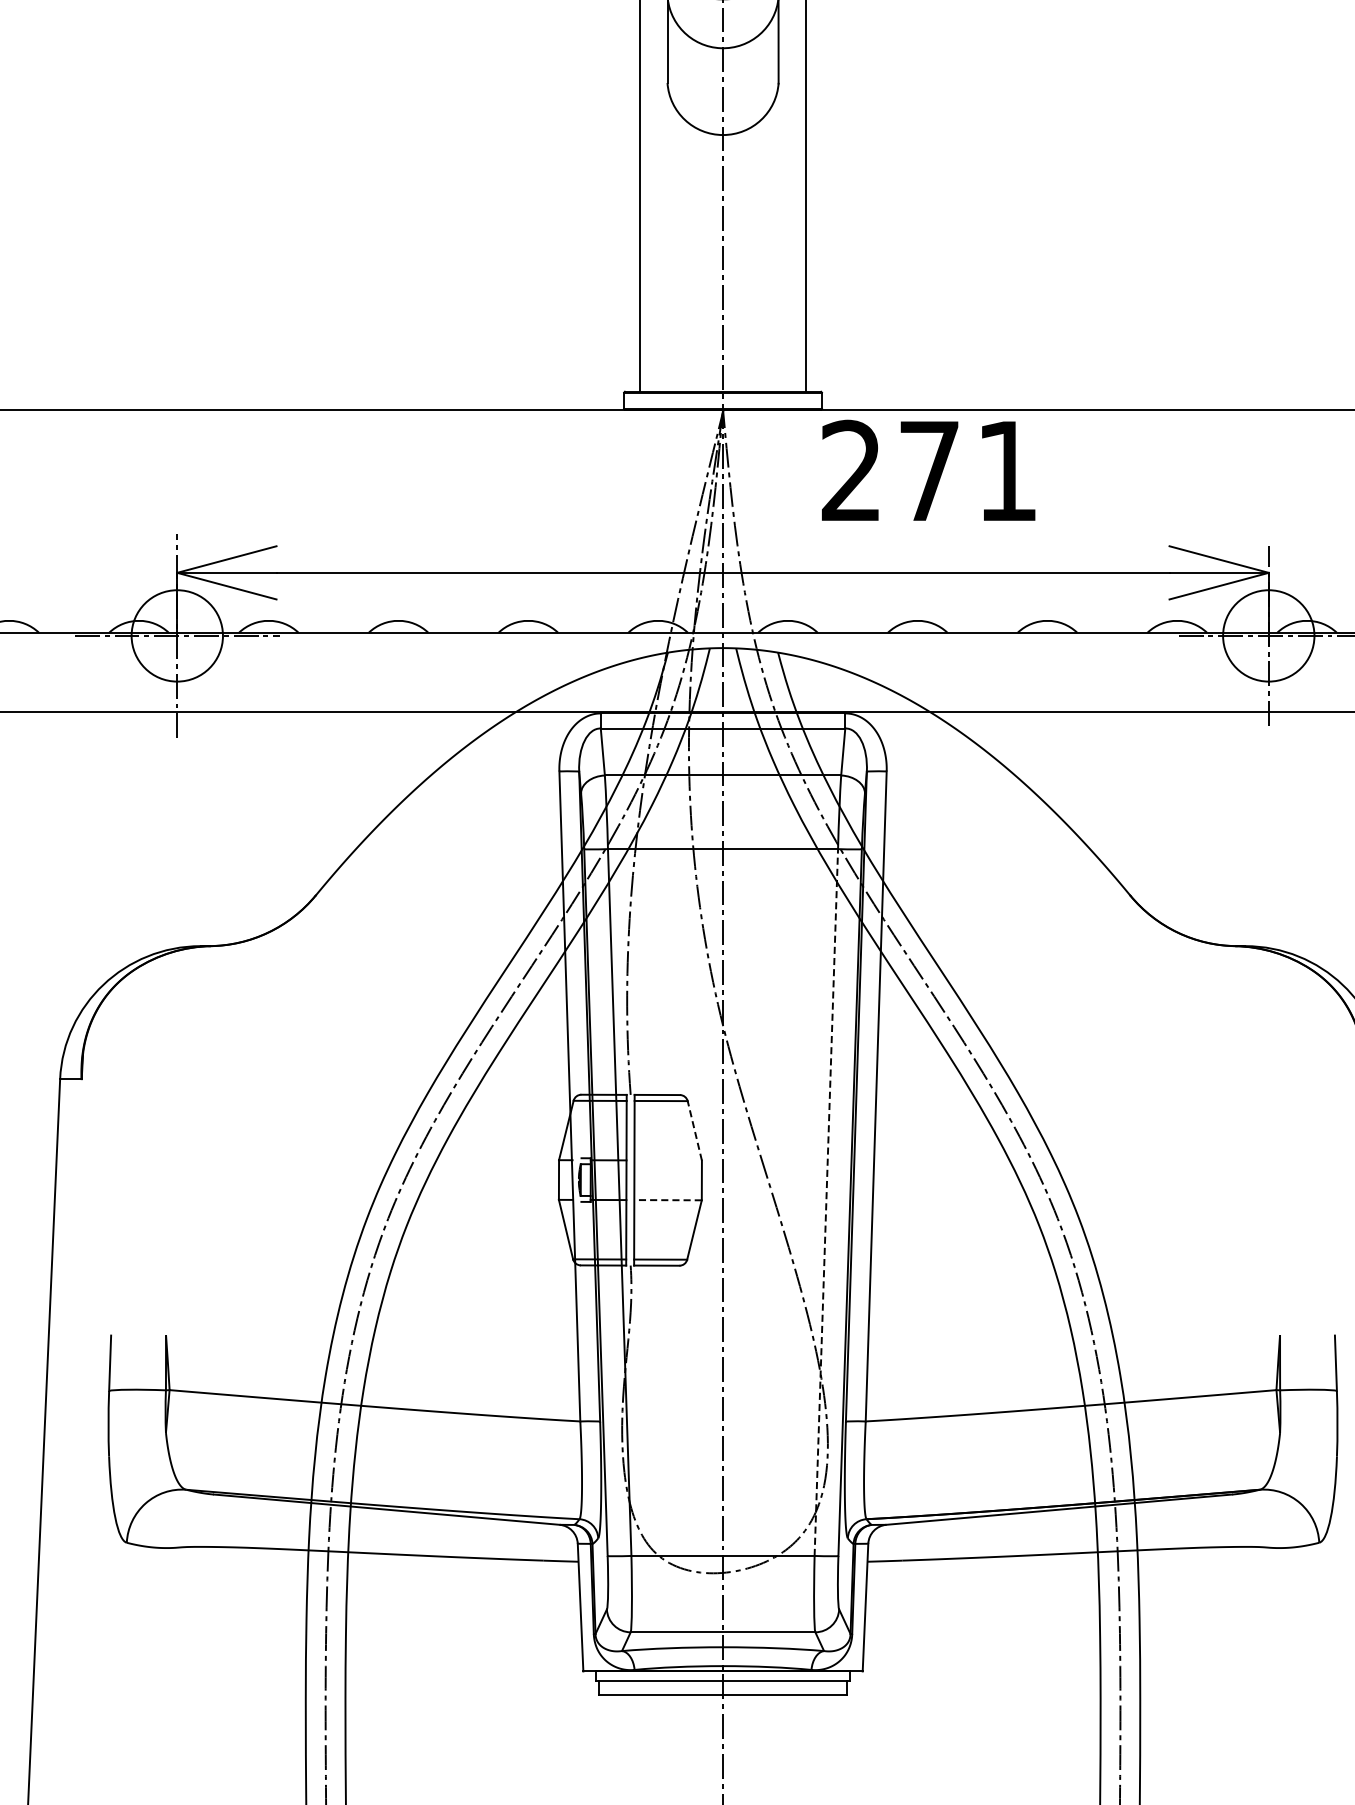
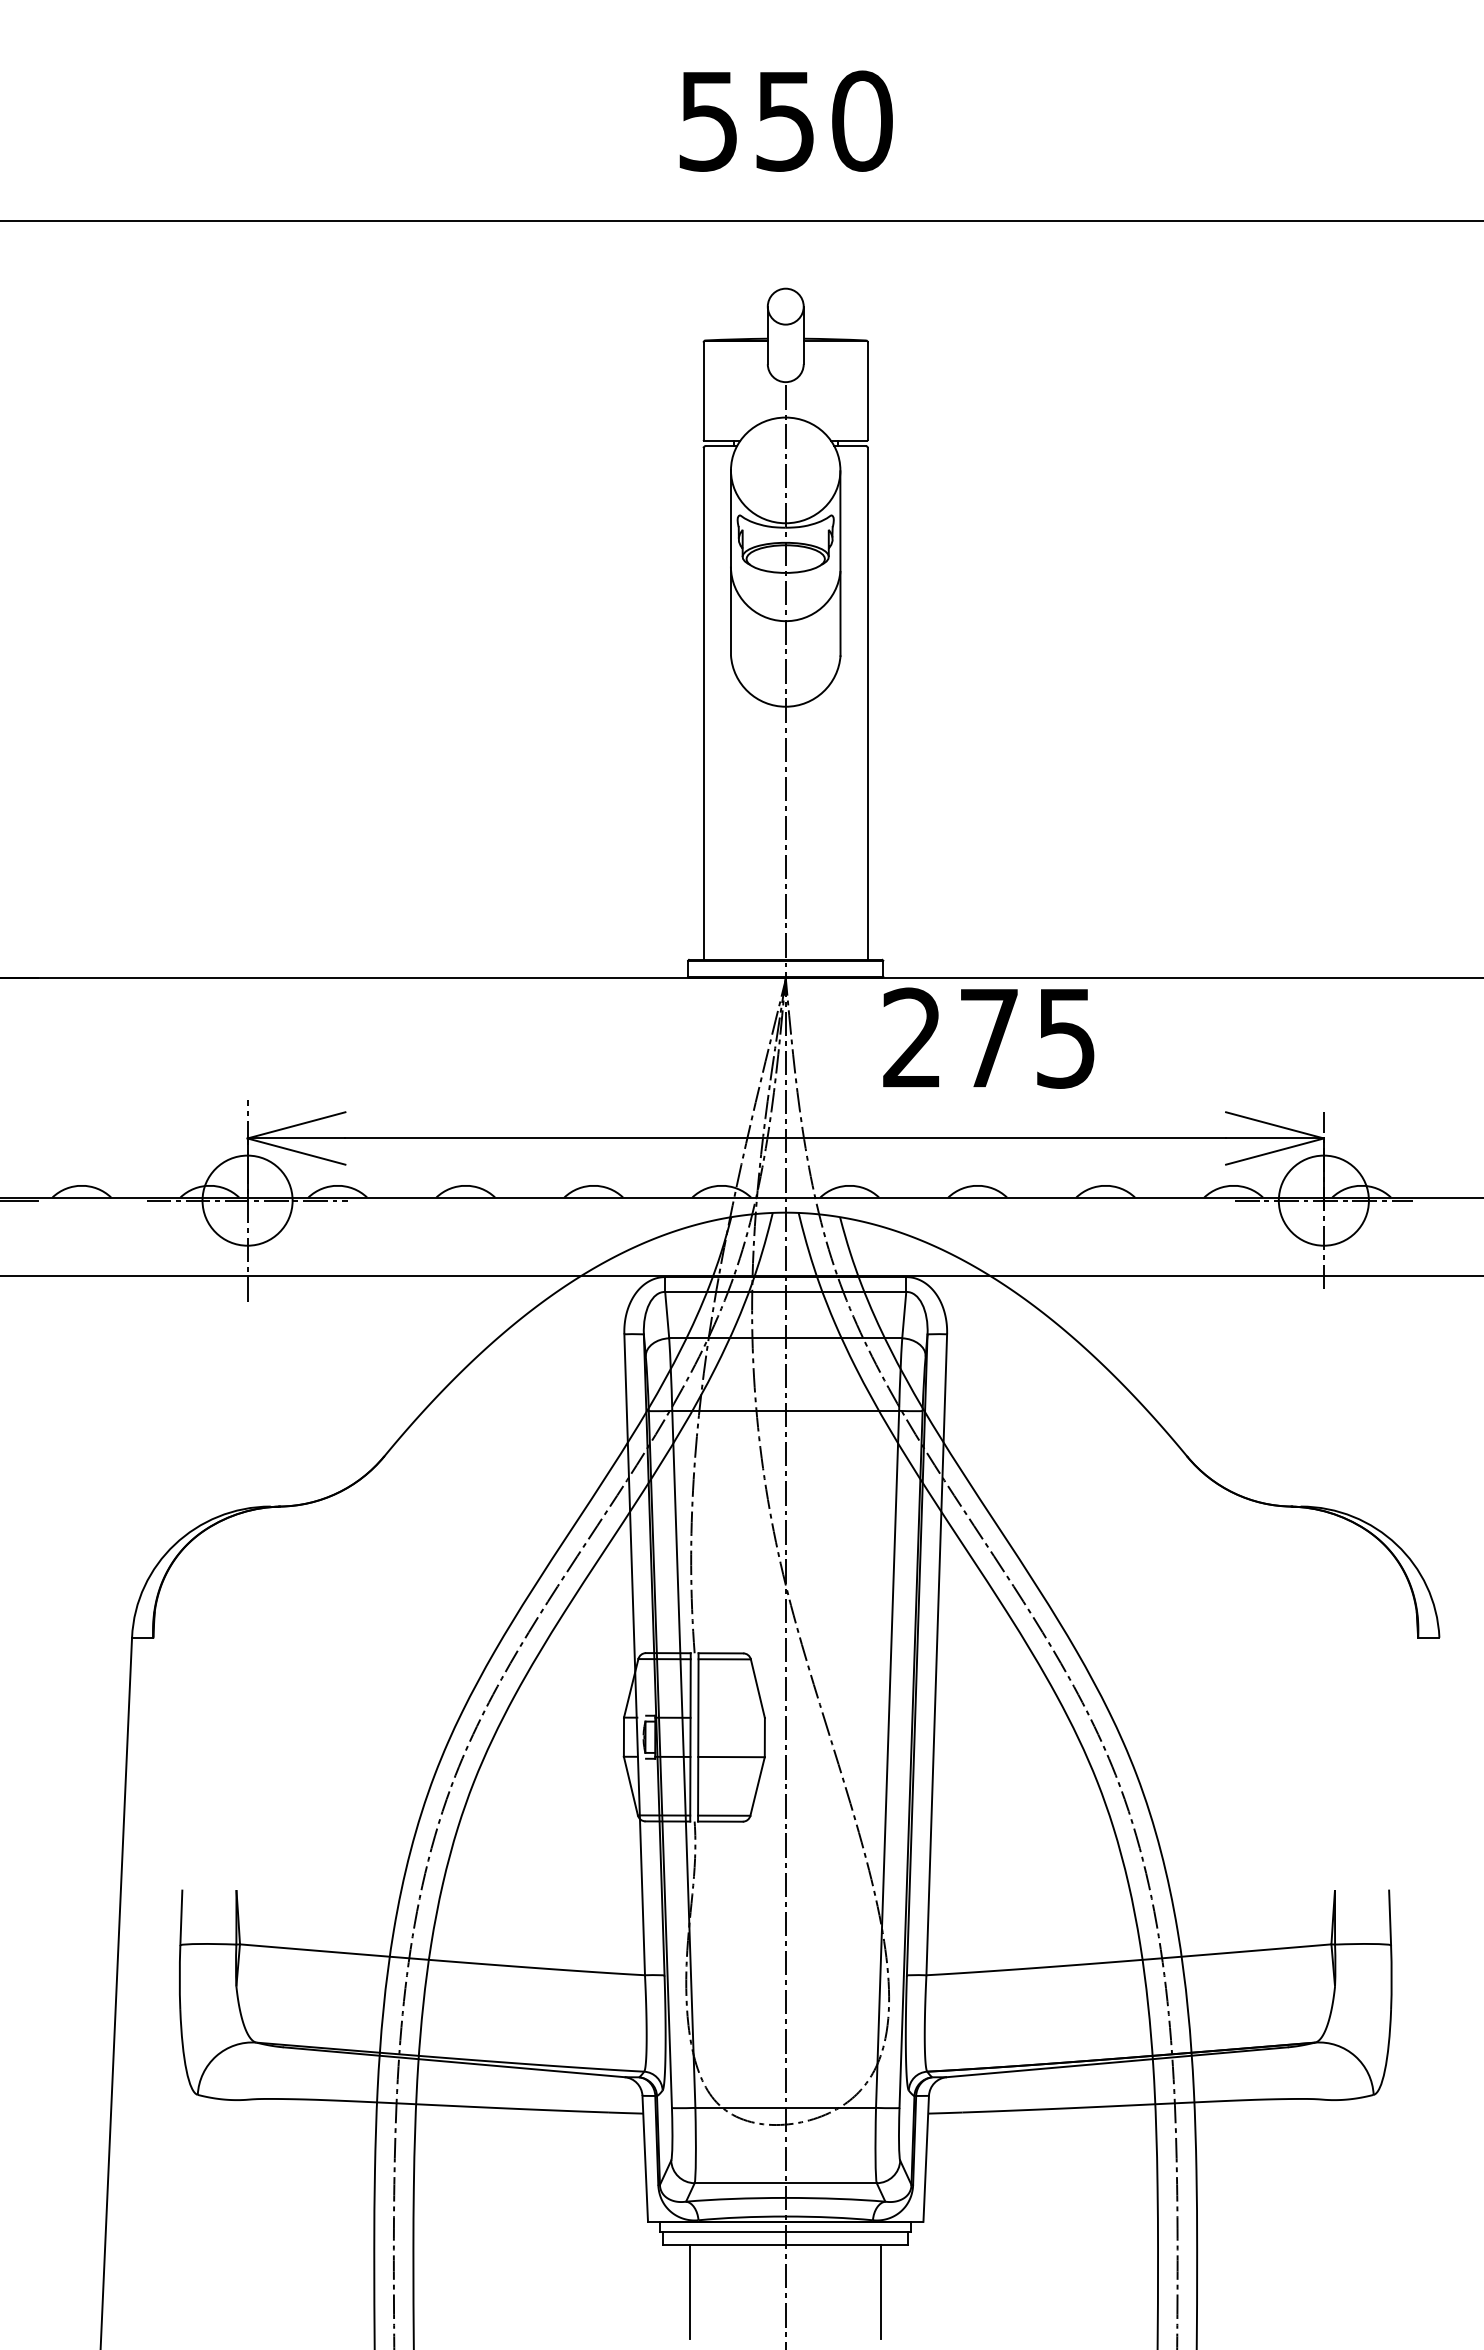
text: (1006, 471) -> (1065, 1038), 271 -> 275
line: (694, 1130) -> (757, 1688), dashed -> solid
line: (668, 1200) -> (731, 1757), dashed -> solid
line: (826, 1202) -> (887, 1759), dashed -> solid
line: (626, 1743) -> (690, 2292), added
line: (819, 1743) -> (880, 2292), added

